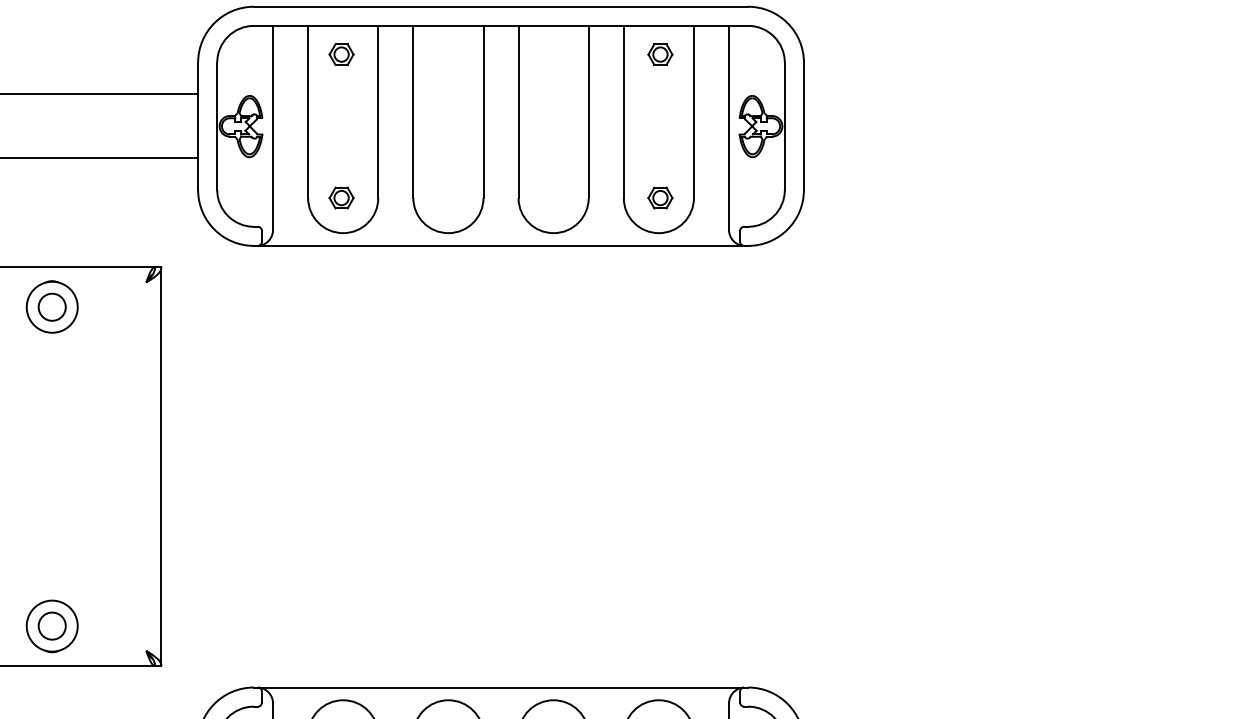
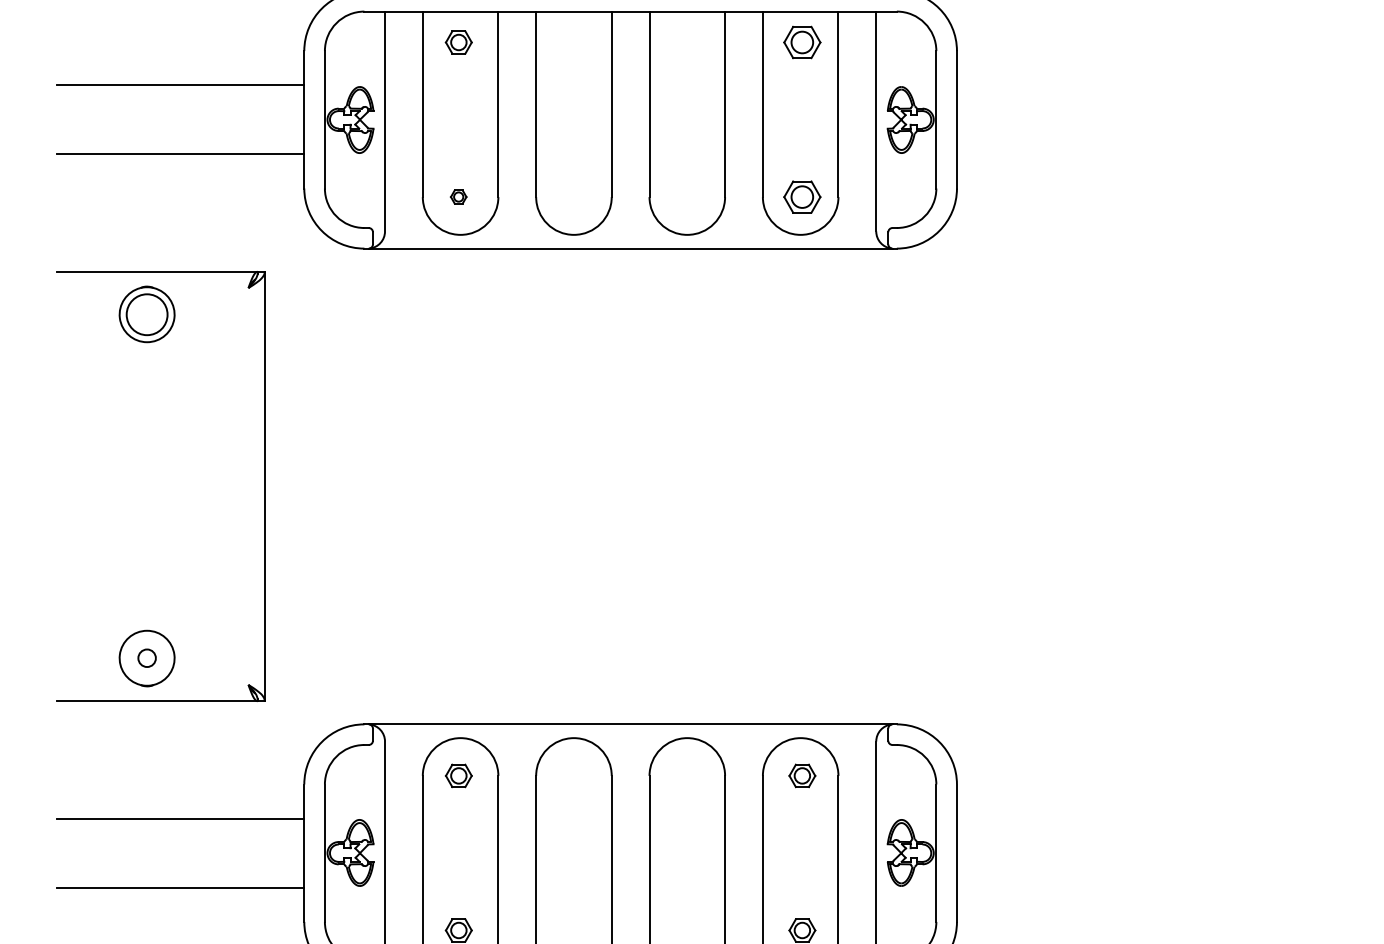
part: (660, 54) -> (802, 42), size x1.4
part: (341, 197) -> (458, 196), size x0.6
part: (660, 197) -> (802, 196), size x1.4
circle: (51, 307) -> (146, 314), size x1.4
circle: (51, 625) -> (146, 657), size x0.6

